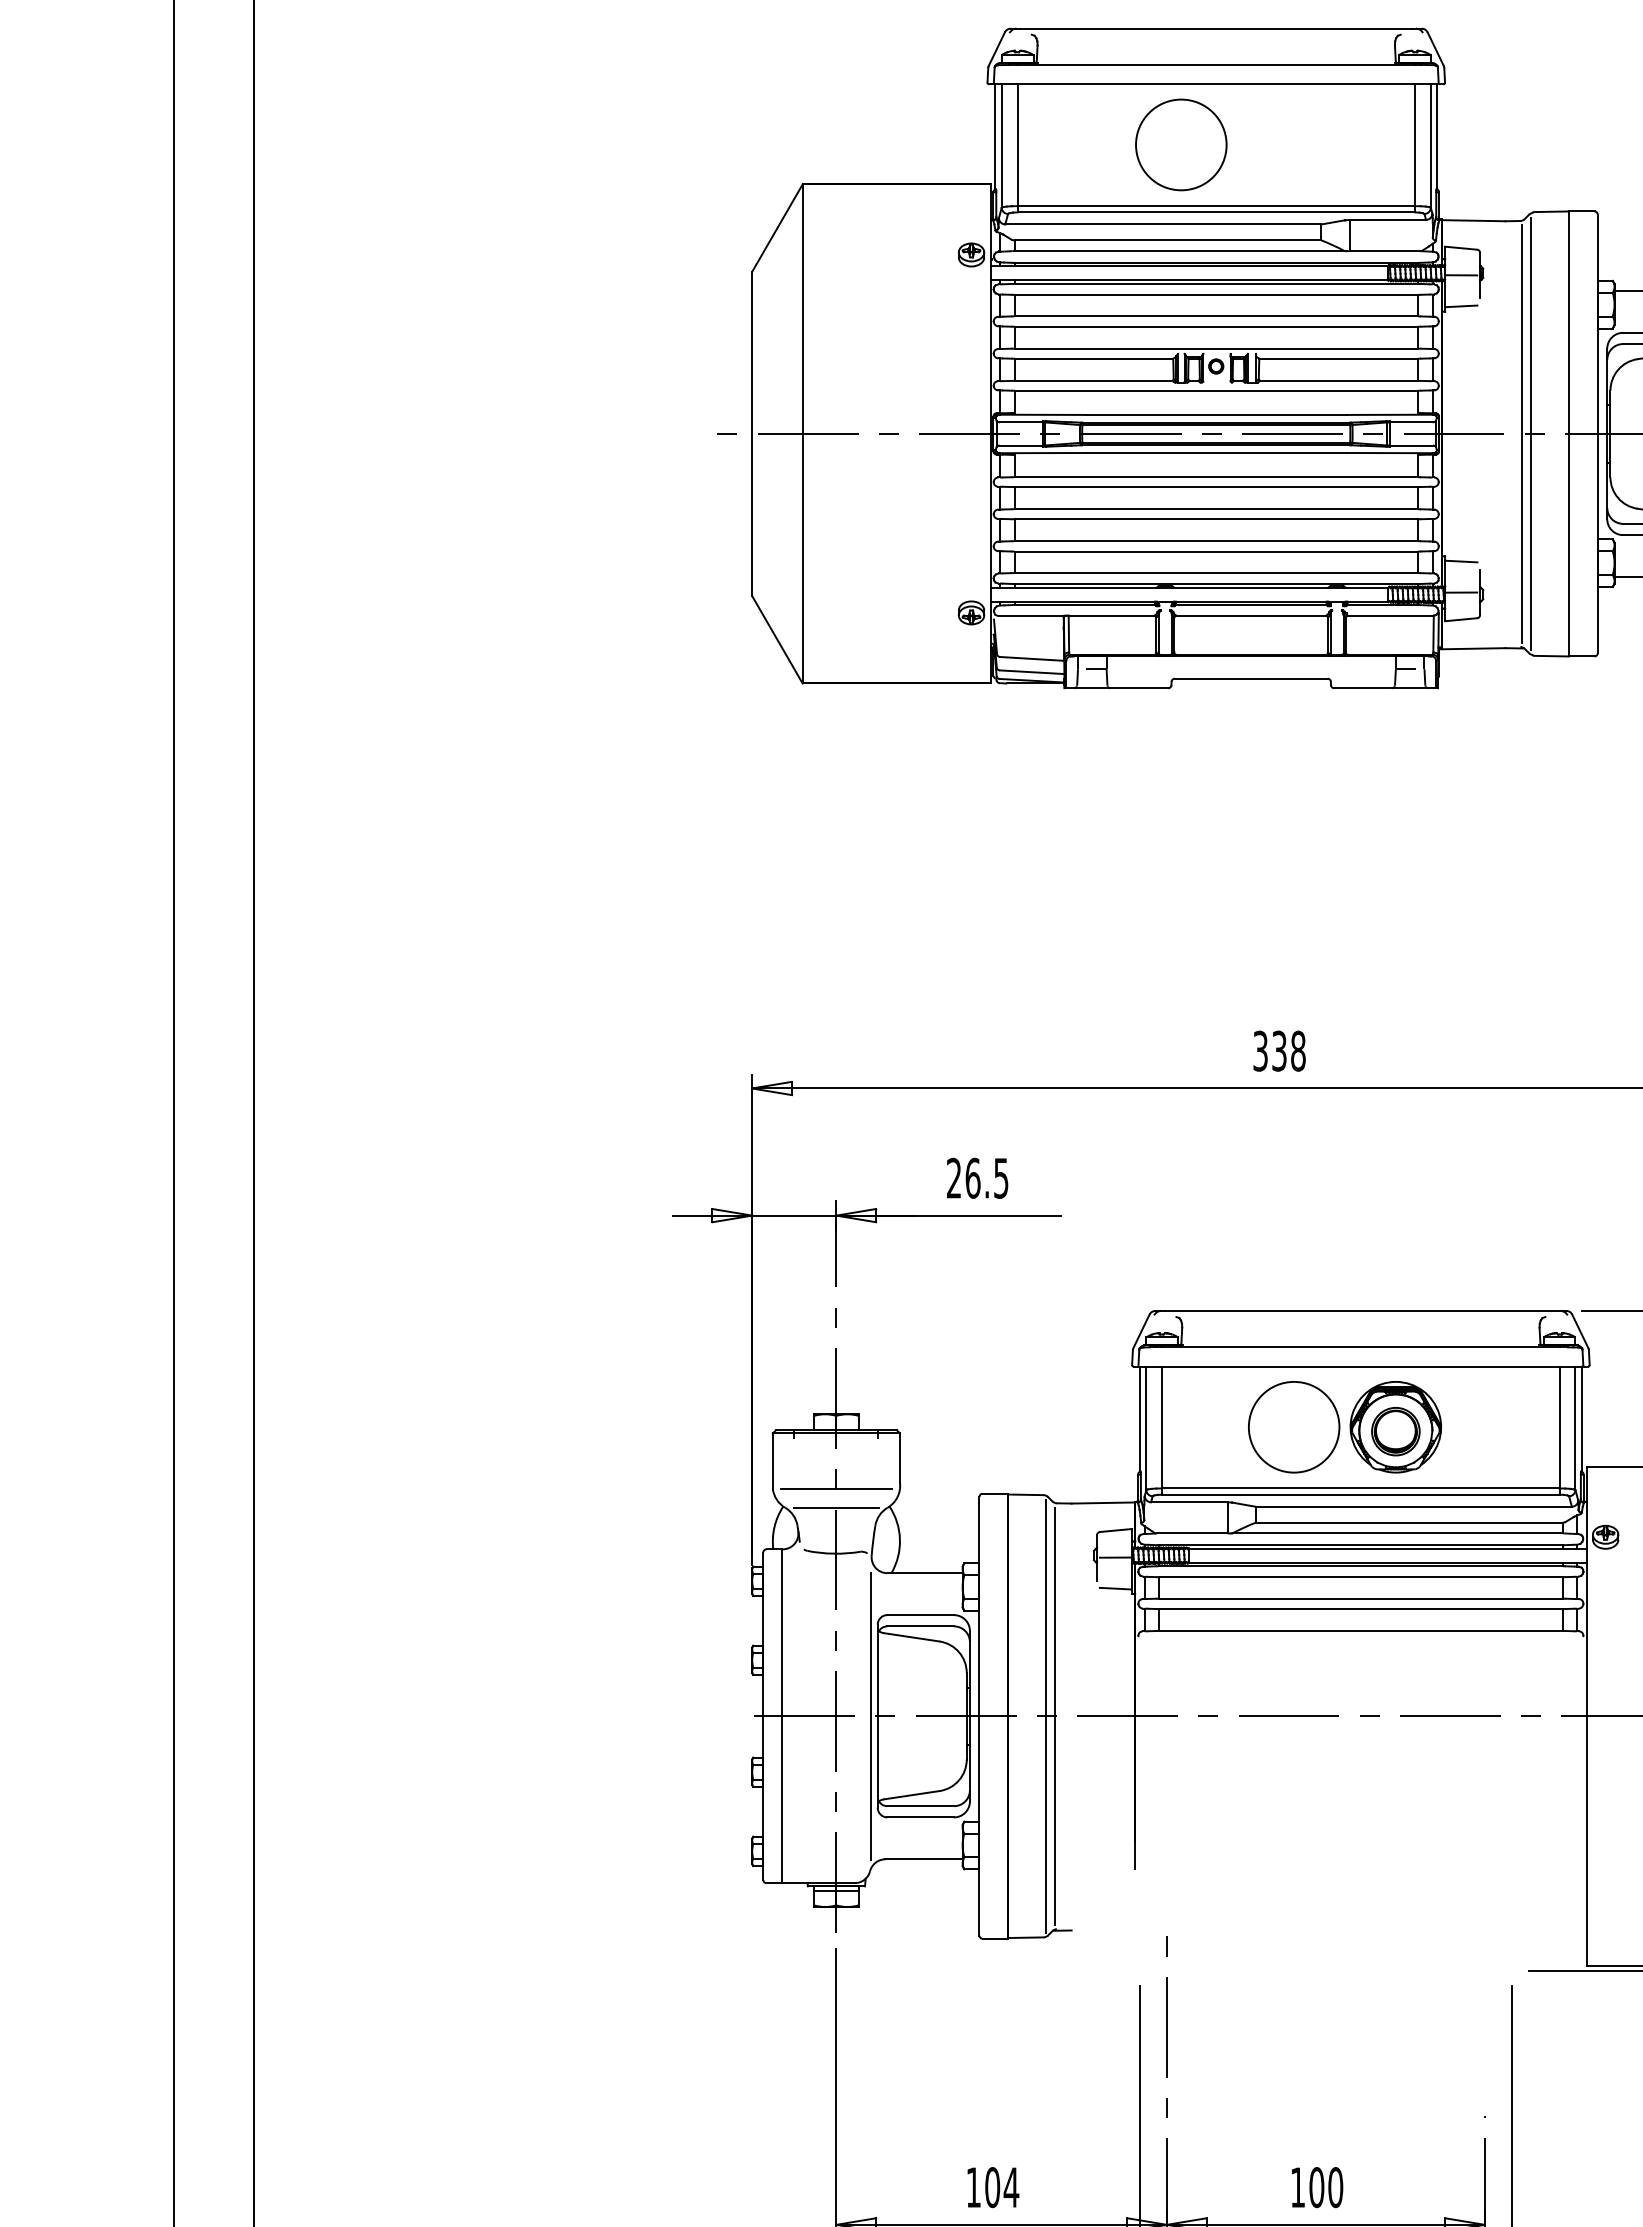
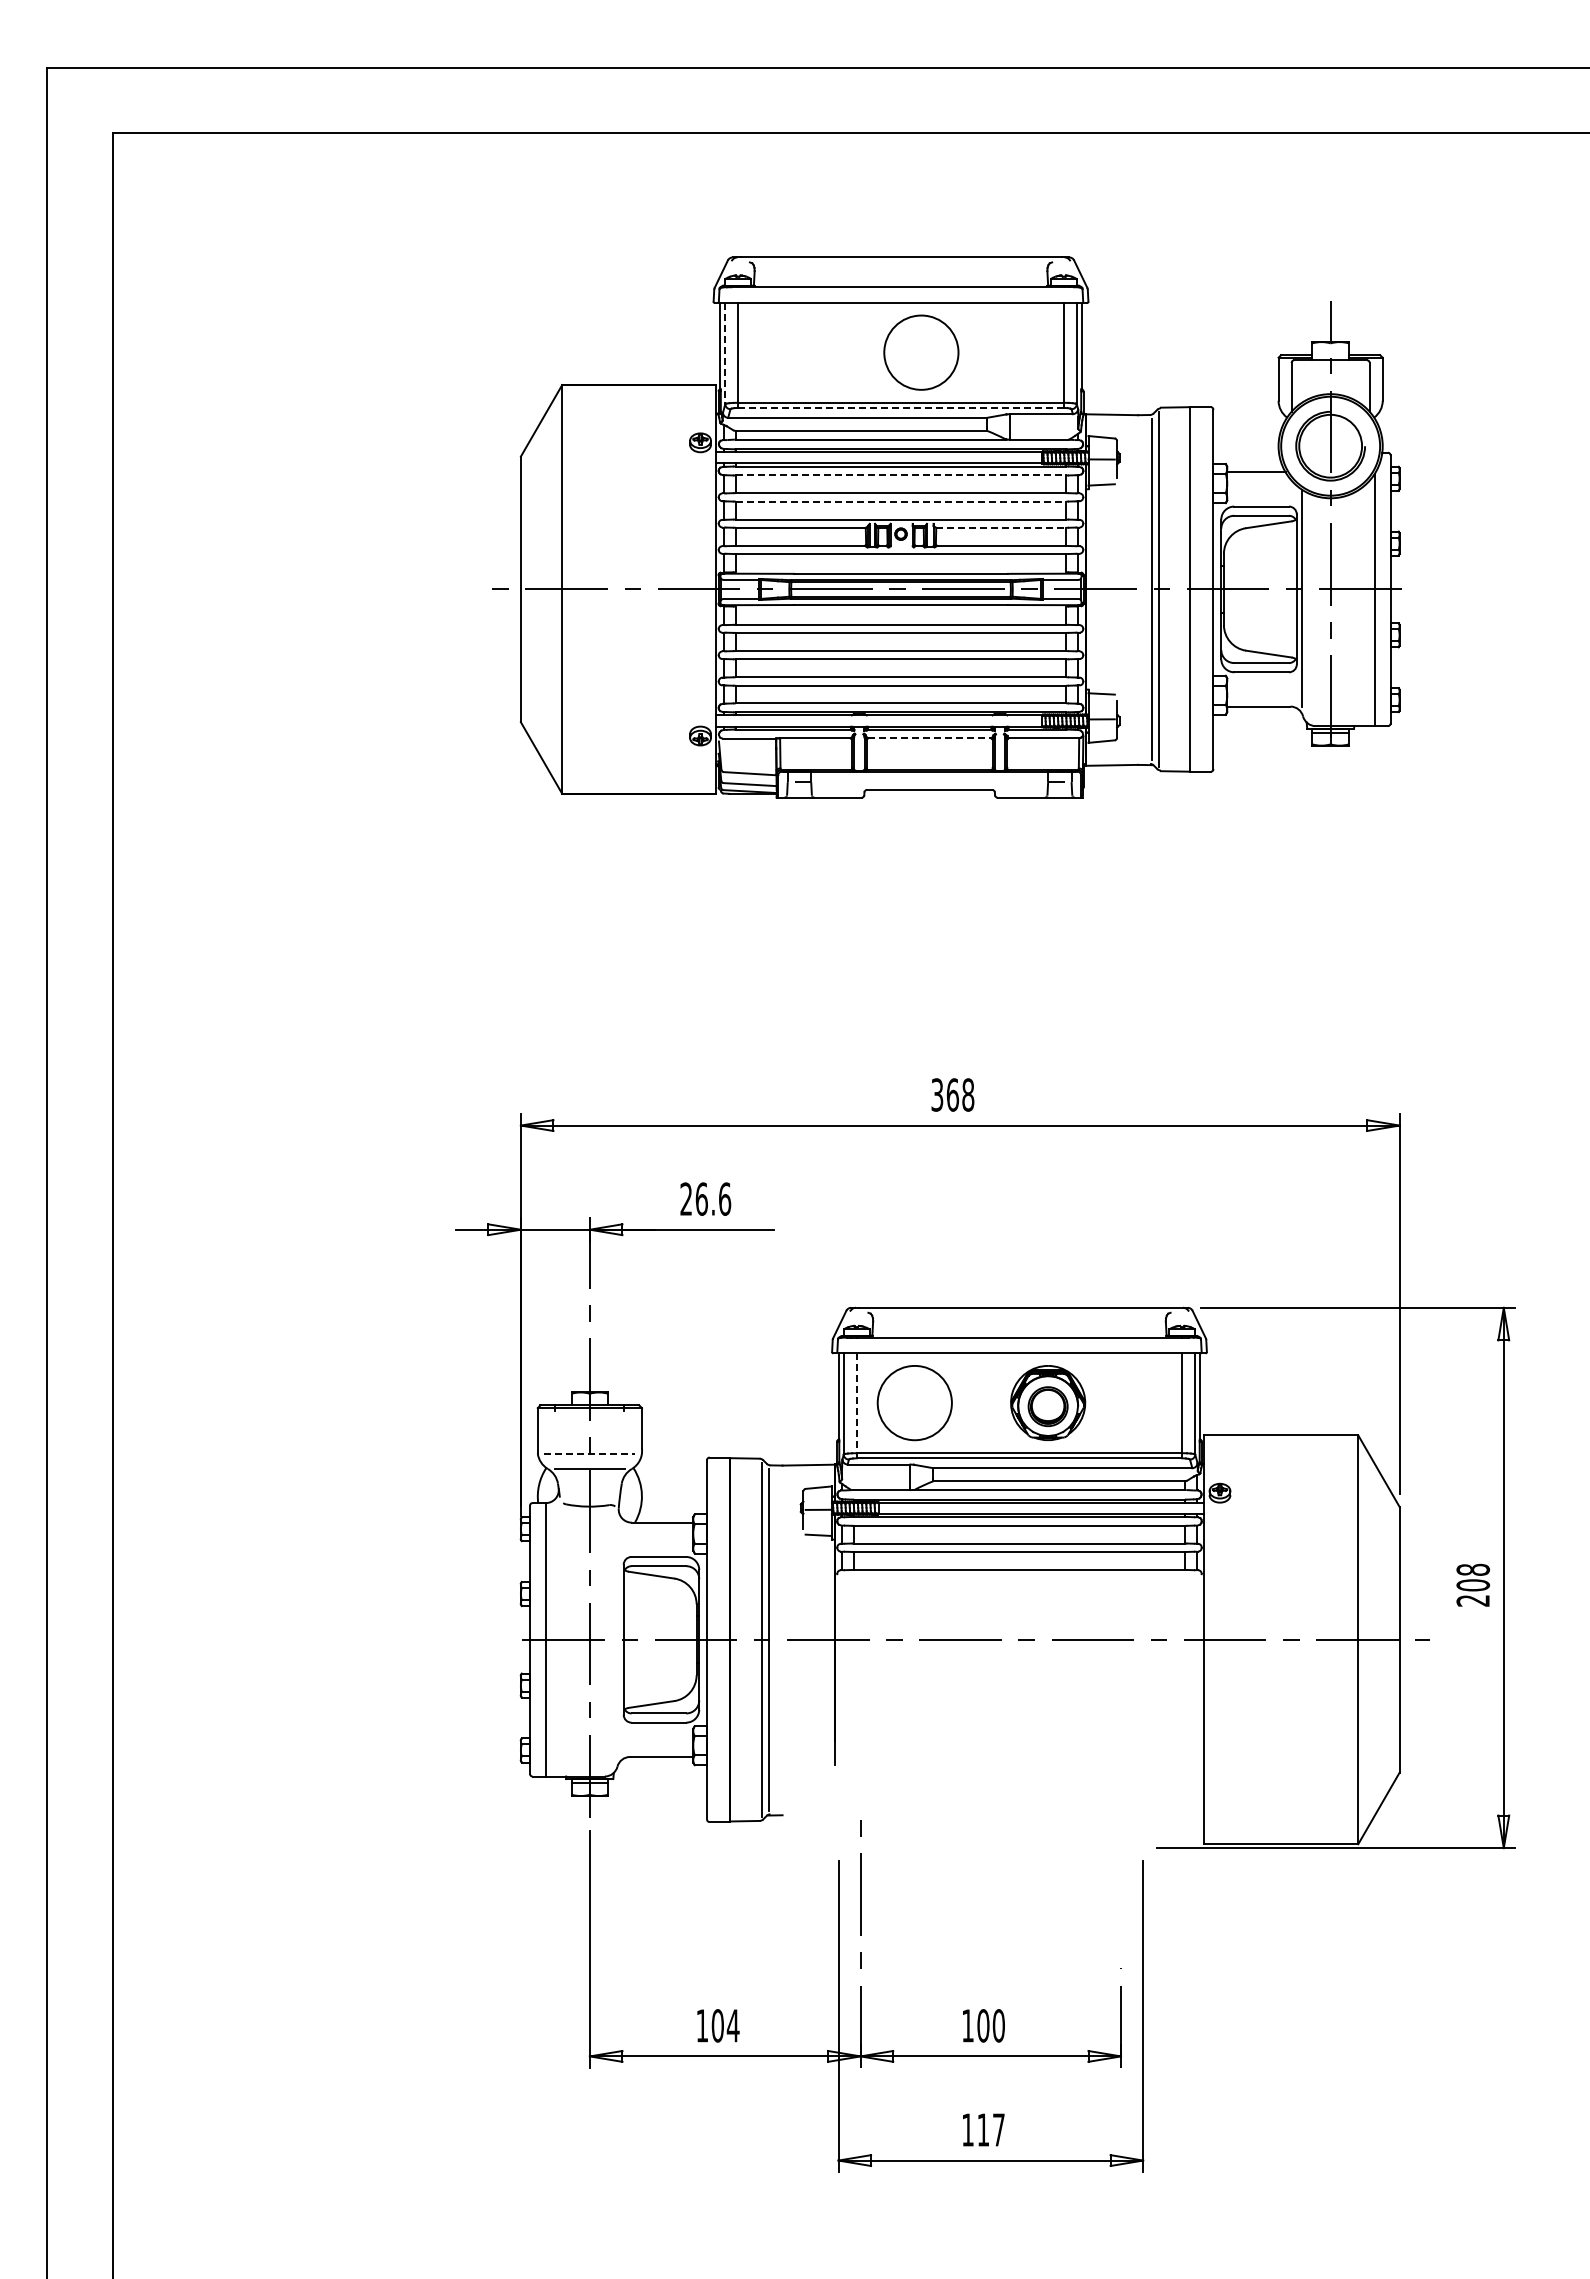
part: (1181, 144) -> (921, 352), moved
line: (1001, 145) -> (725, 353), solid -> dashed
line: (1216, 211) -> (901, 407), solid -> dashed
line: (1216, 294) -> (901, 475), solid -> dashed
line: (1216, 326) -> (901, 501), solid -> dashed
line: (1338, 358) -> (1001, 527), solid -> dashed
line: (1251, 615) -> (929, 738), solid -> dashed
text: (1279, 1050) -> (952, 1094), 338 -> 368
text: (1001, 1177) -> (725, 1198), 26.5 -> 26.6
line: (1161, 1427) -> (856, 1403), solid -> dashed
part: (1293, 1427) -> (914, 1403), moved
line: (835, 1488) -> (589, 1453), solid -> dashed
line: (871, 1715) -> (618, 1639), removed

